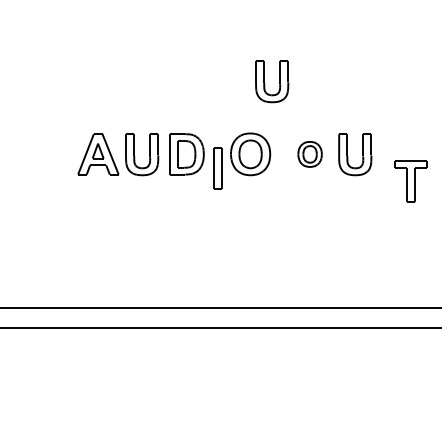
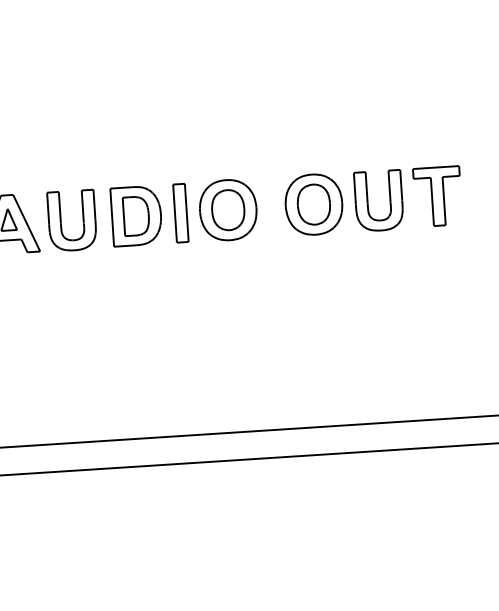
part: (279, 81) -> (263, 102), removed
part: (309, 154) -> (313, 204), size x1.67
part: (217, 168) -> (180, 213), moved
part: (410, 181) -> (436, 196), moved

